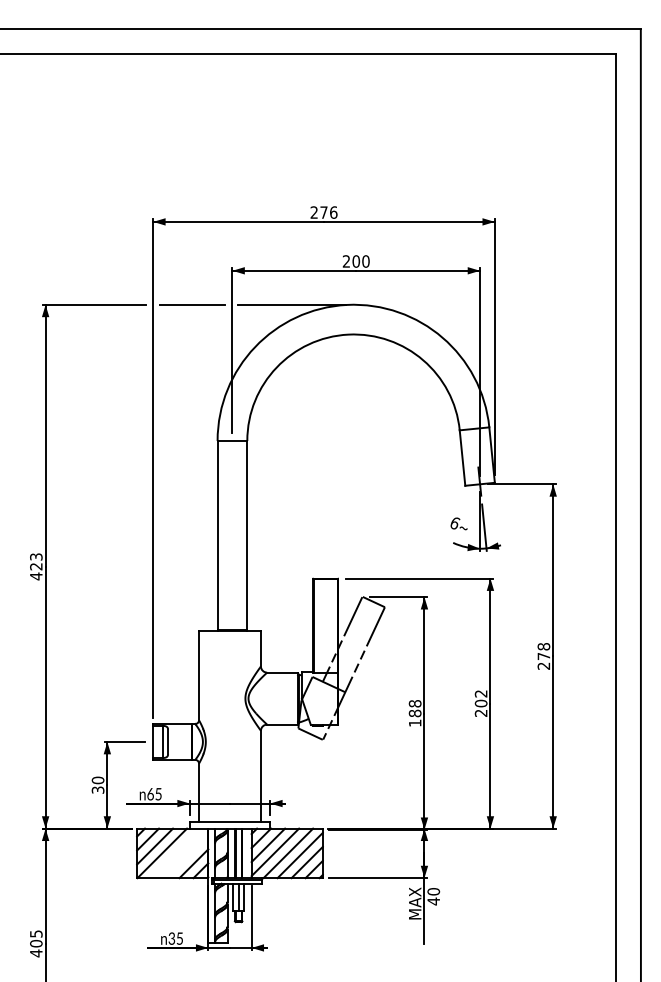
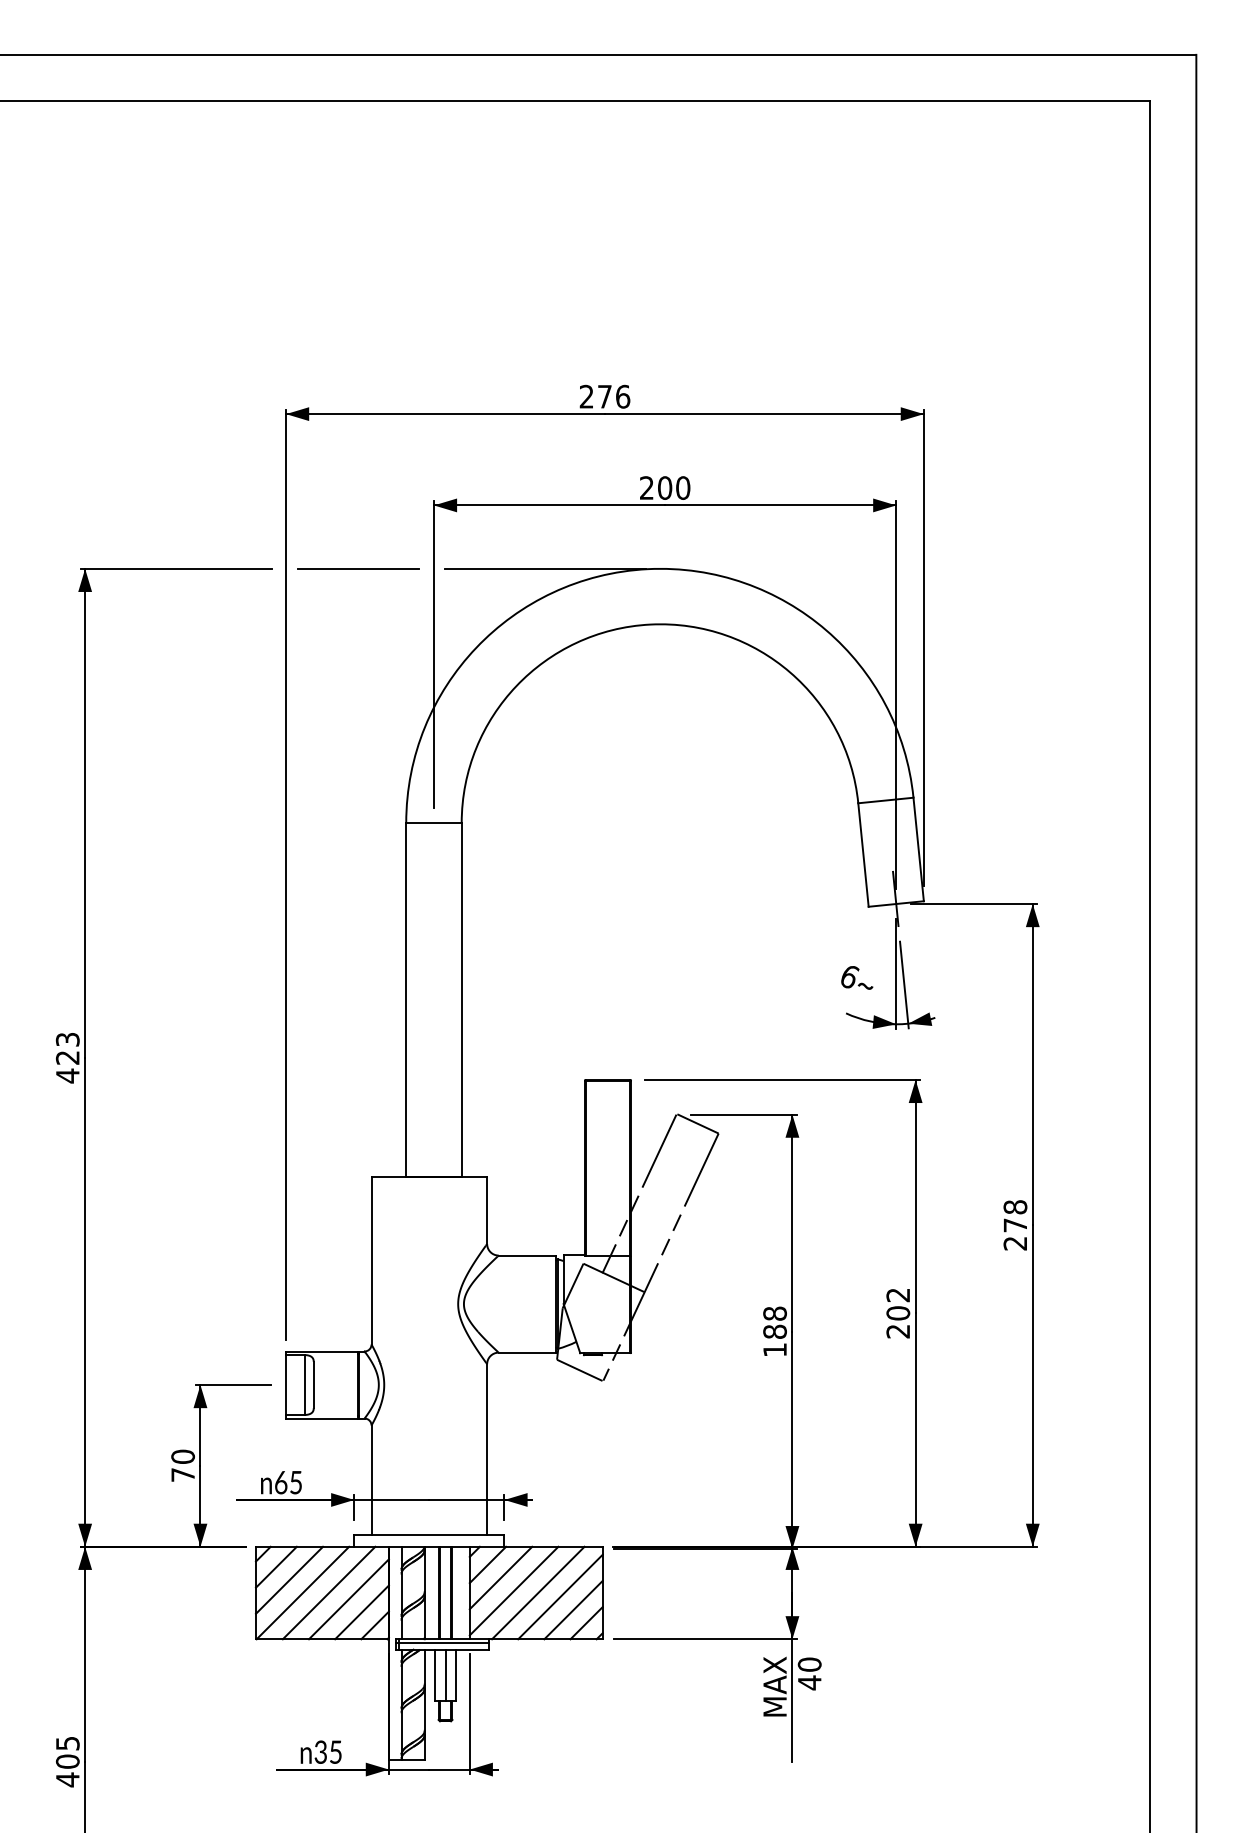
text: (97, 789) -> (182, 1473), 30 -> 70
line: (176, 853) -> (329, 1593), added
line: (186, 856) -> (348, 1598), added

